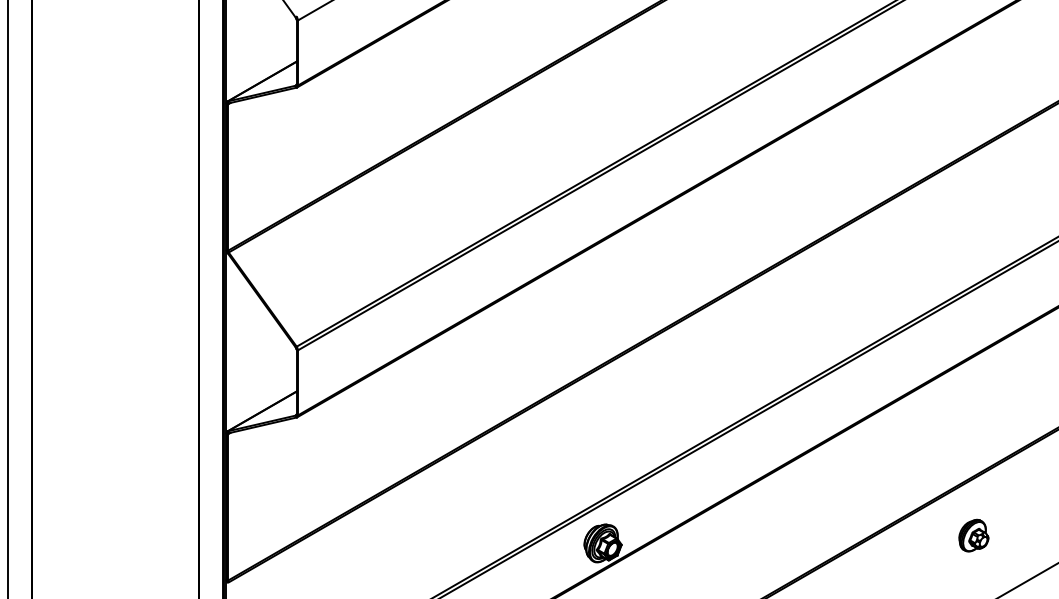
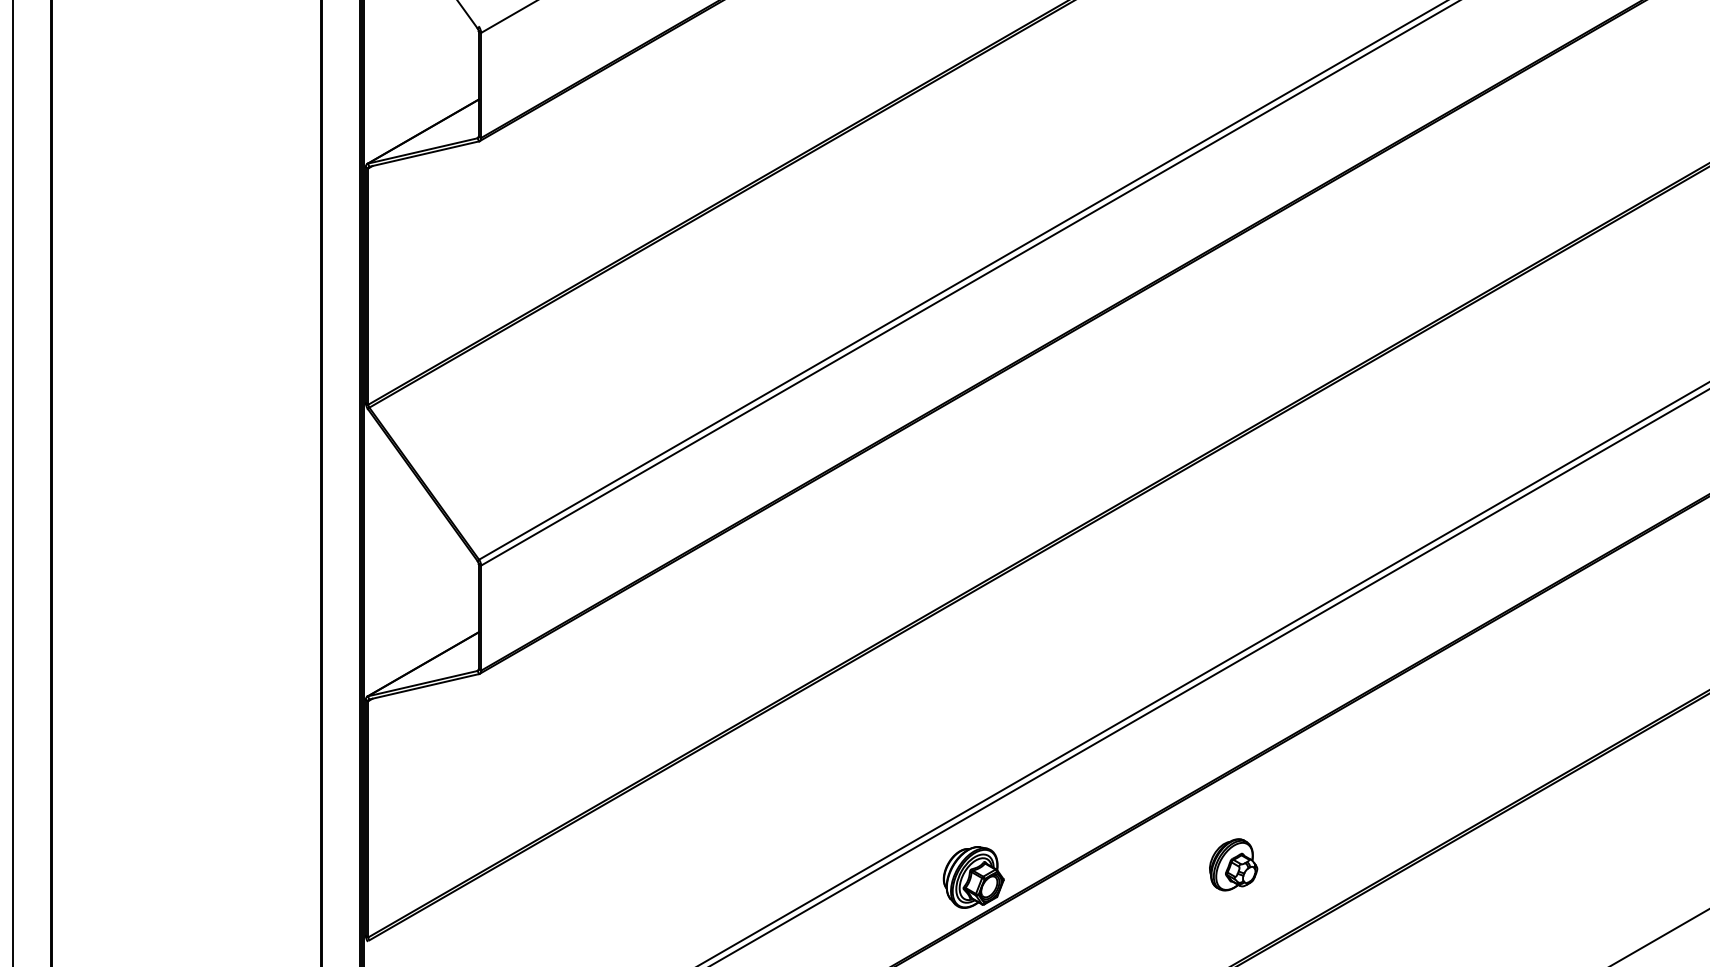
part: (973, 535) -> (1232, 864), moved

